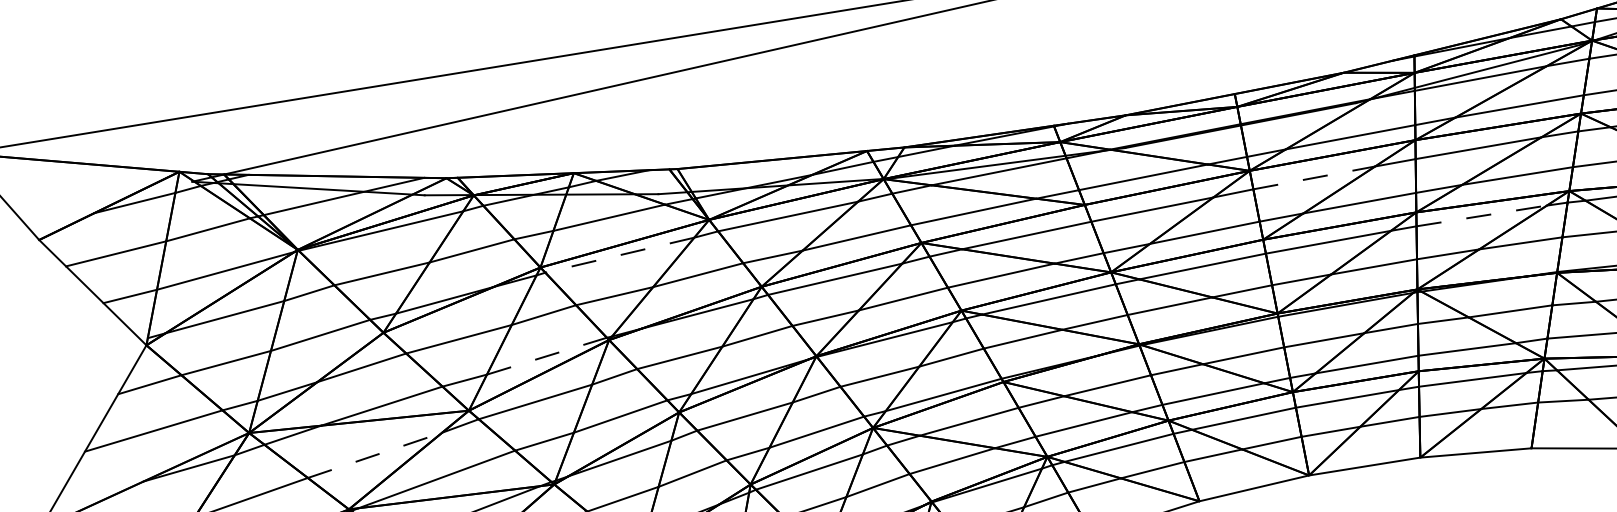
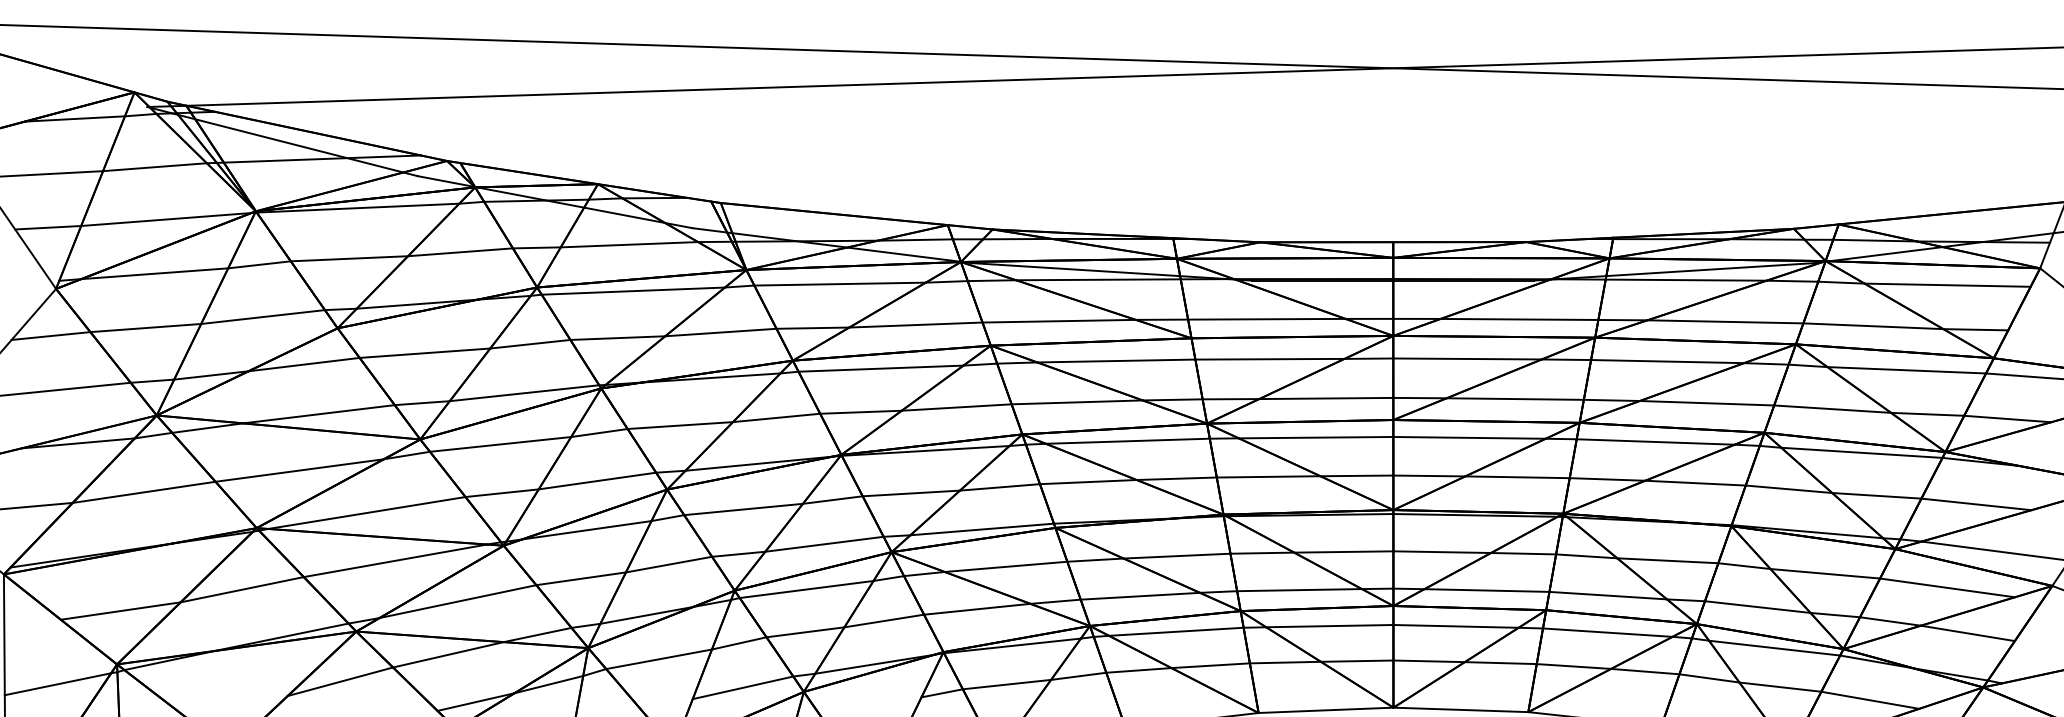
line: (1314, 177) -> (1468, 358), dashed -> solid
line: (1482, 216) -> (1656, 442), dashed -> solid
line: (620, 255) -> (633, 291), dashed -> solid
line: (546, 356) -> (524, 393), dashed -> solid
line: (374, 455) -> (299, 470), dashed -> solid

